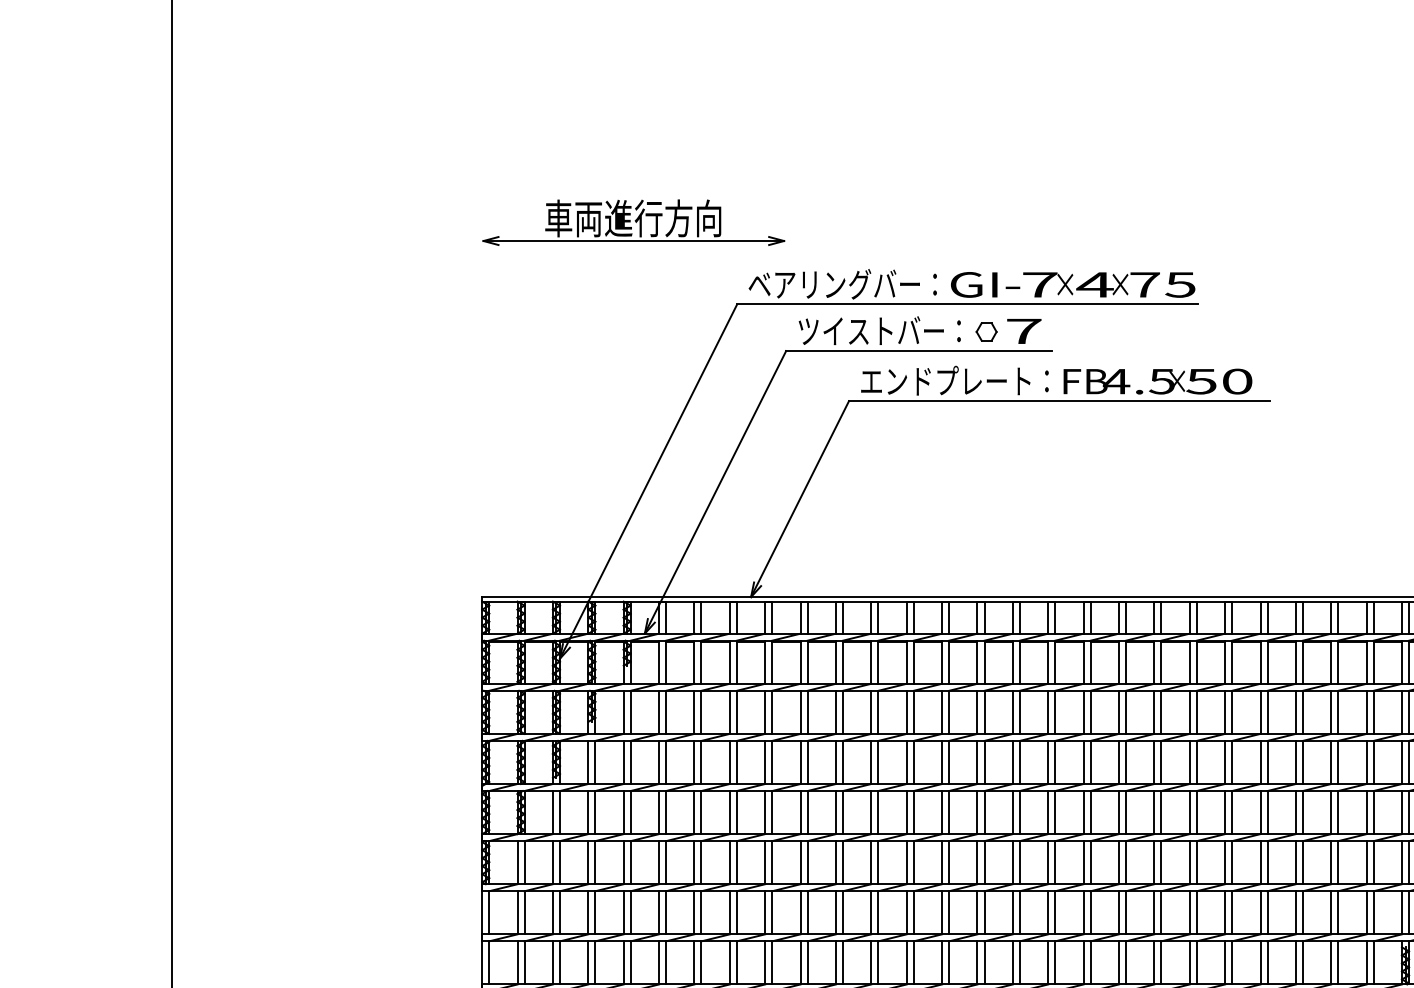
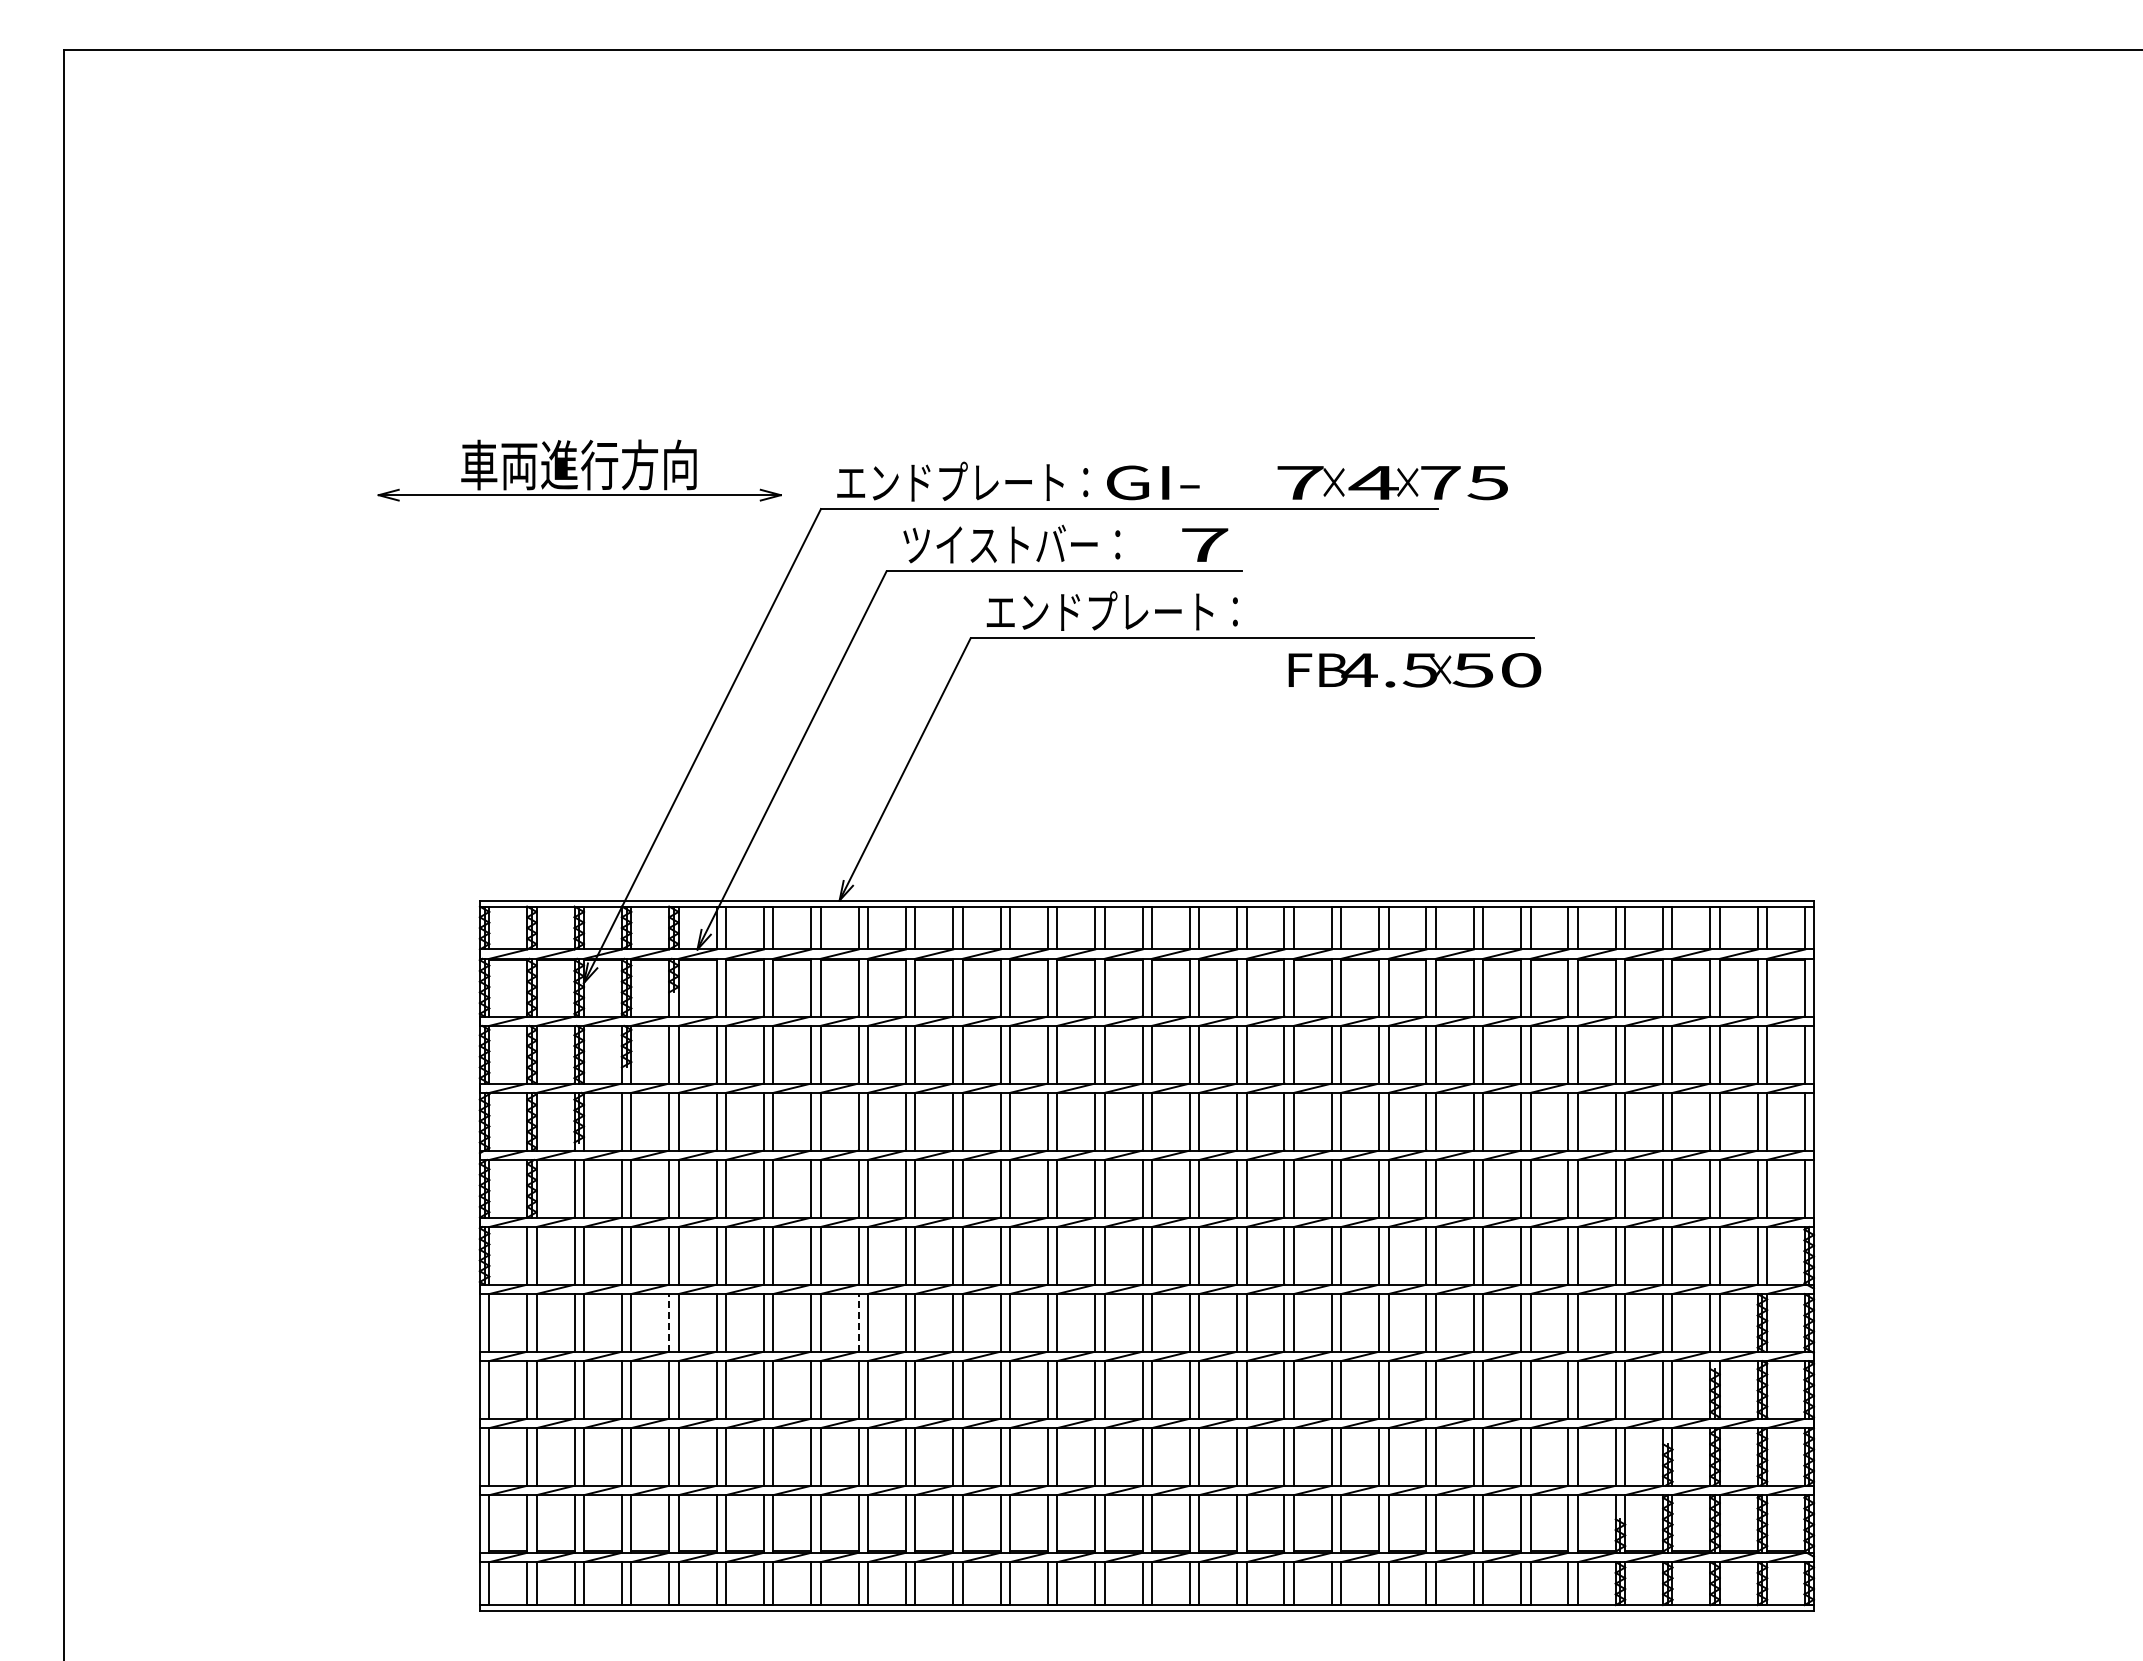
part: (633, 222) -> (579, 470), moved
text: (833, 283) -> (950, 481), ベアリングバー： -> エンドプレート：
text: (1109, 285) -> (1392, 483), moved
part: (986, 331) -> (1154, 545), removed
text: (1157, 381) -> (1414, 670), moved
line: (623, 912) -> (669, 1322), solid -> dashed
line: (765, 912) -> (858, 1322), solid -> dashed

